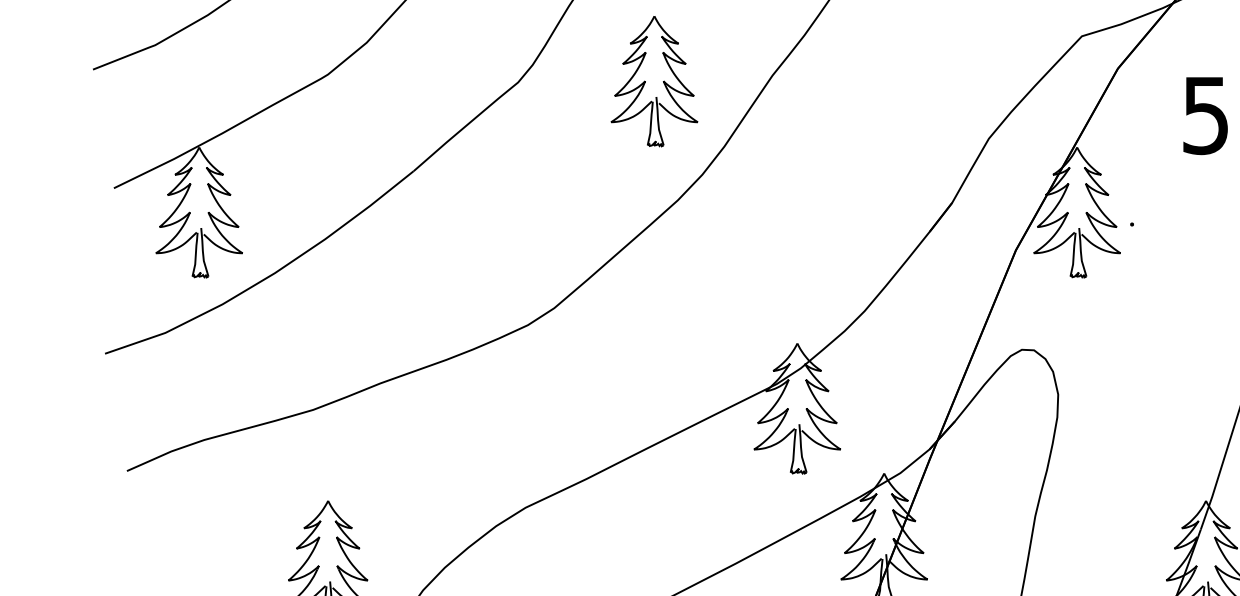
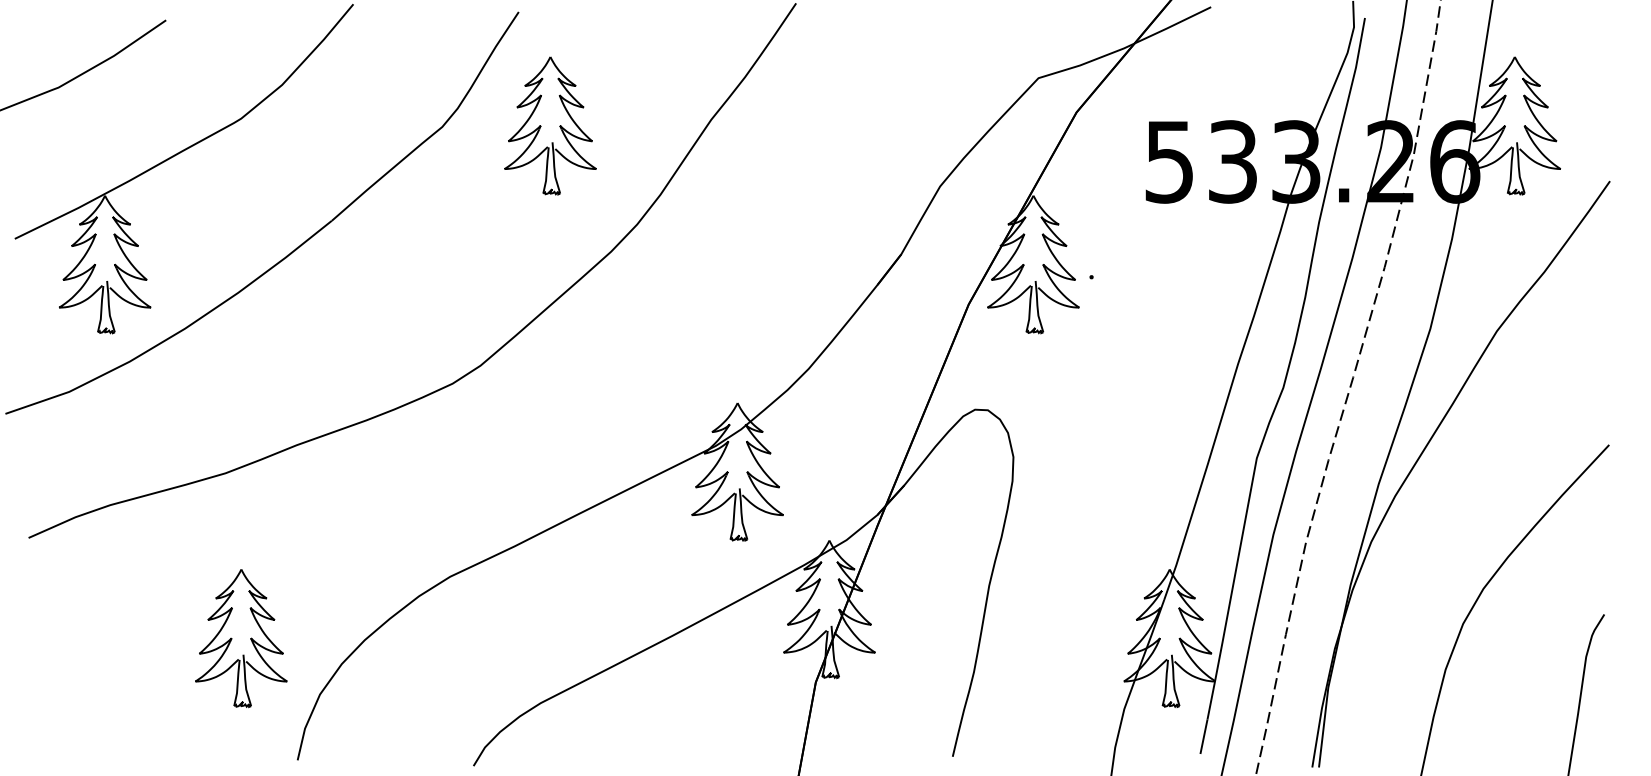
part: (654, 81) -> (550, 125), moved

